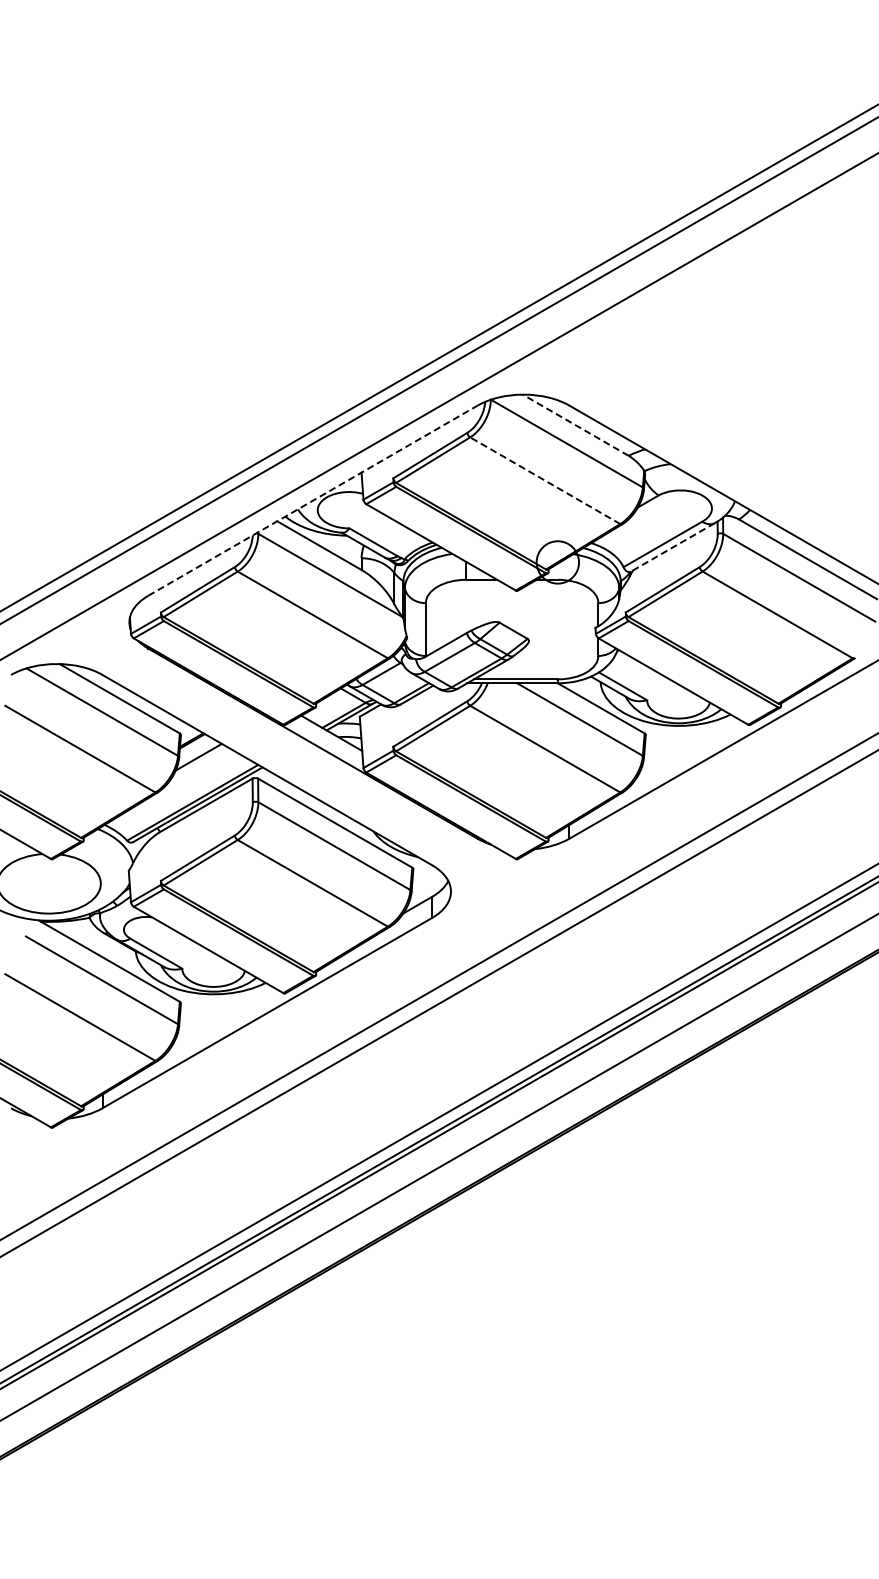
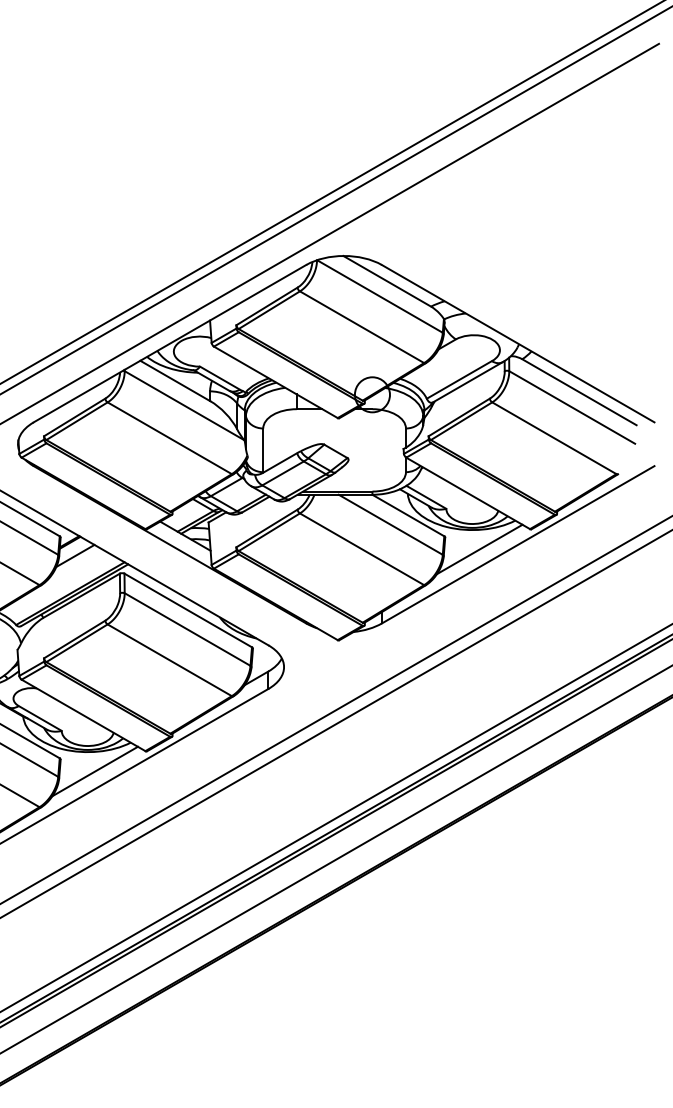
line: (575, 424) -> (387, 280), dashed -> solid
line: (545, 480) -> (362, 327), dashed -> solid
line: (313, 500) -> (170, 343), dashed -> solid
line: (672, 547) -> (467, 382), dashed -> solid
line: (687, 749) -> (479, 549), added
line: (222, 1017) -> (95, 771), added

